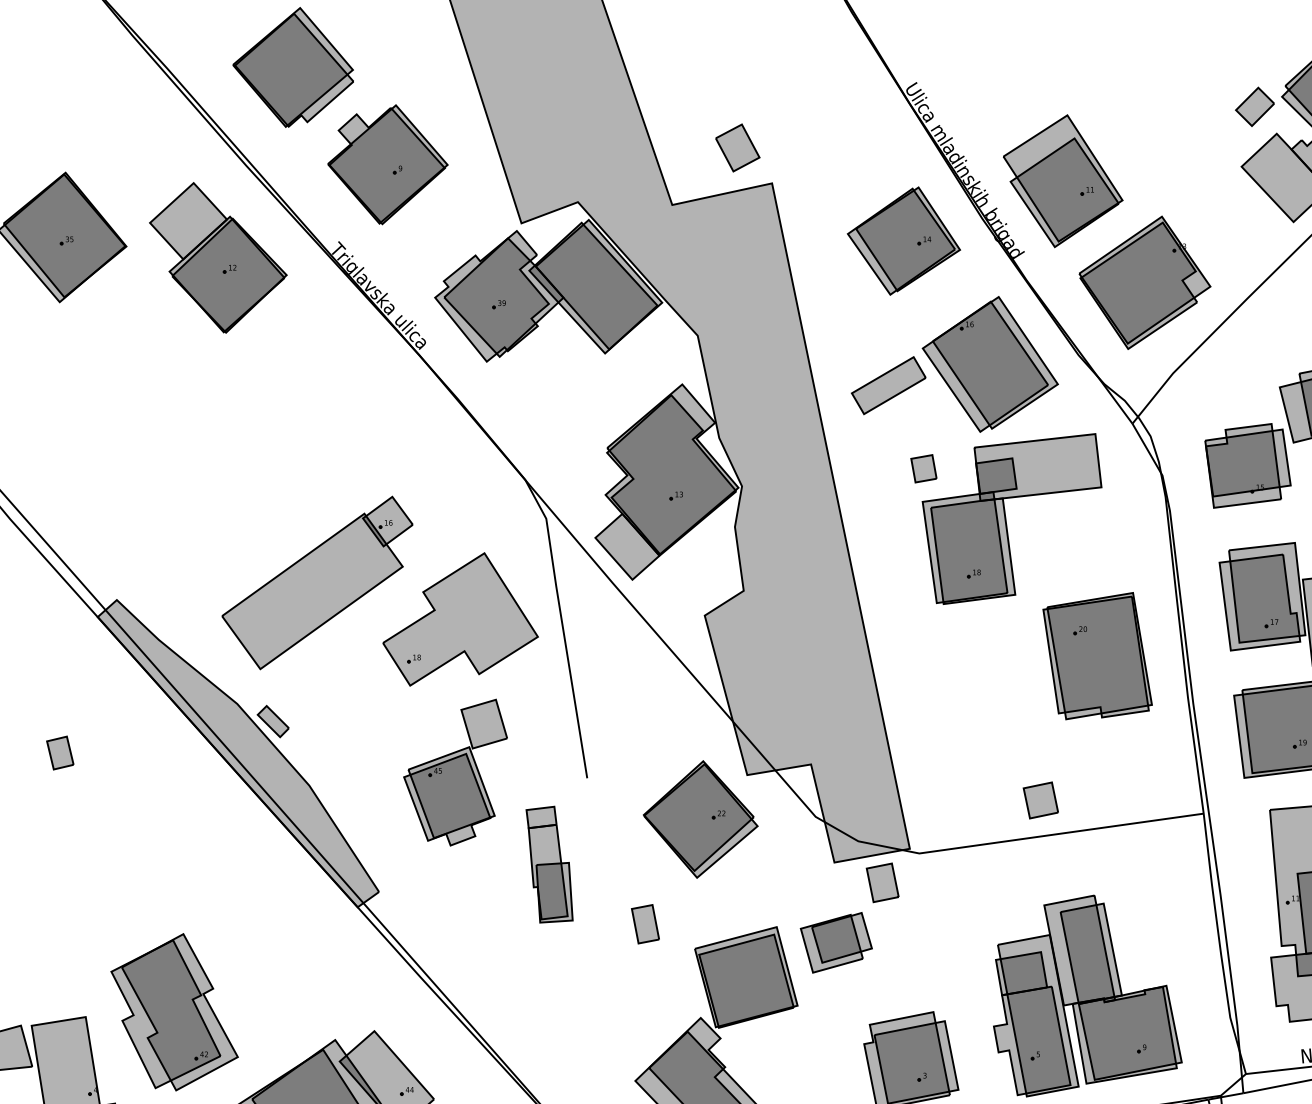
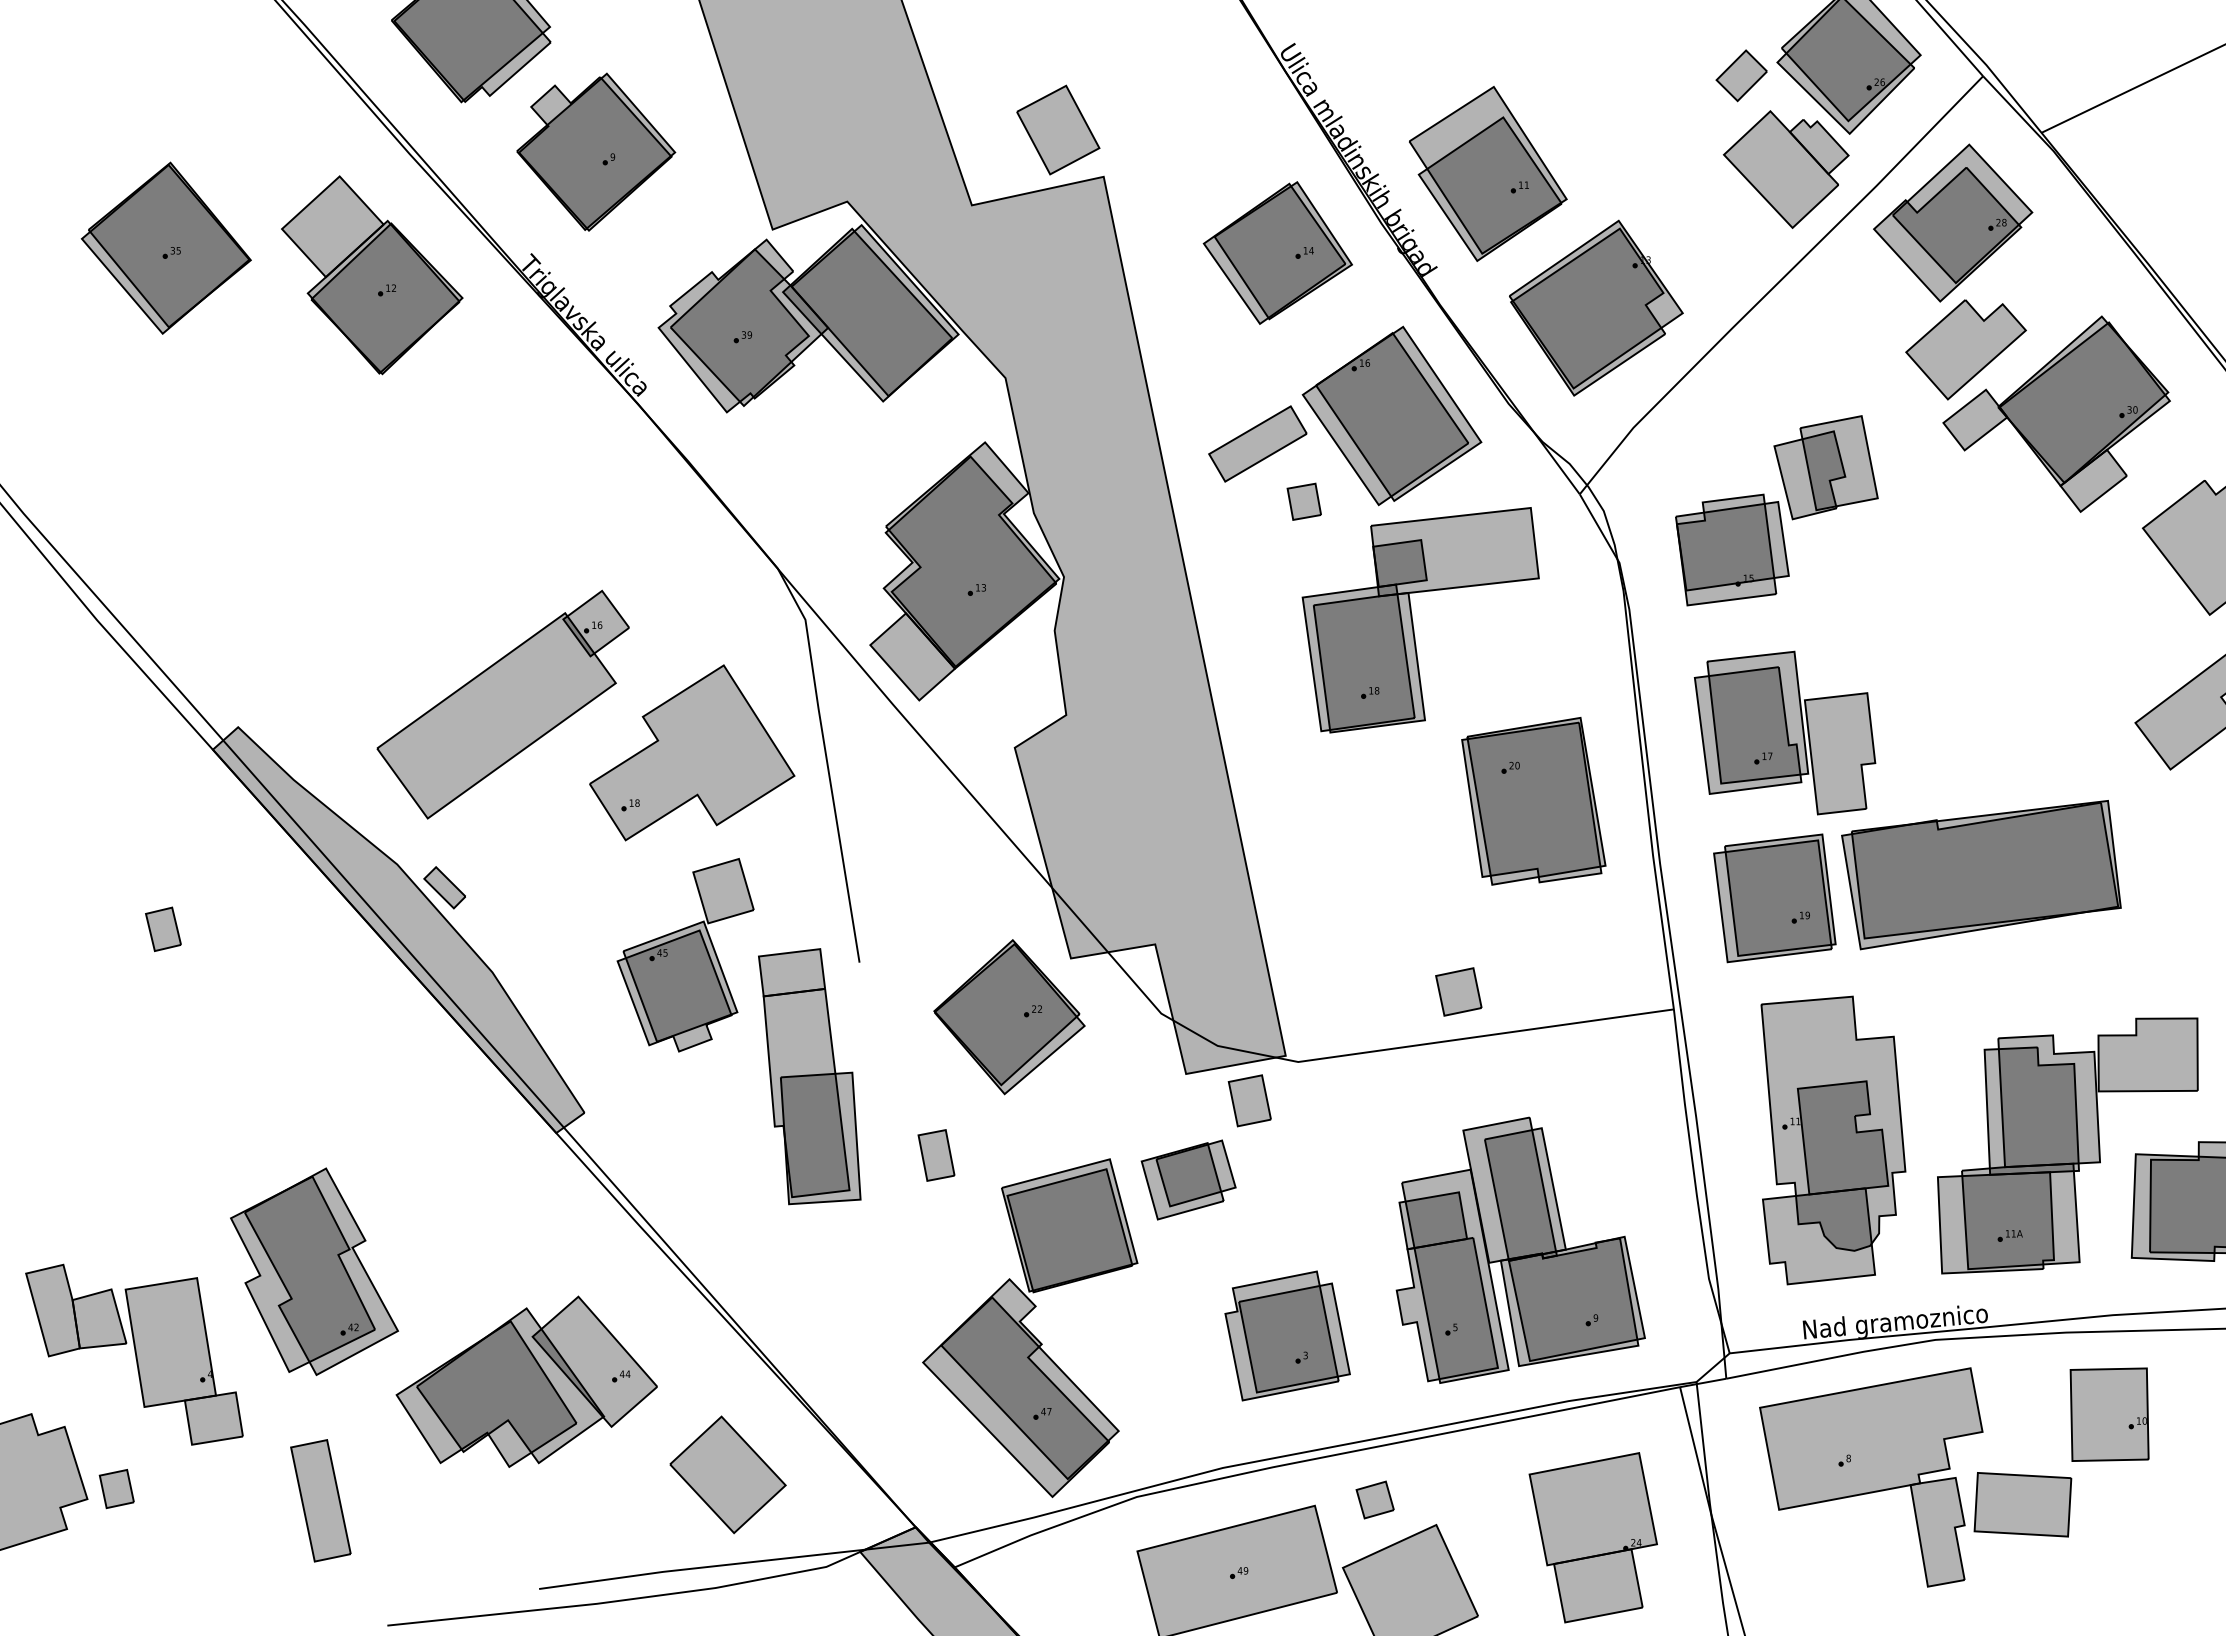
part: (737, 147) -> (1058, 129), size x1.43
part: (923, 468) -> (1303, 501), moved
part: (549, 864) -> (809, 1076), size x1.67

